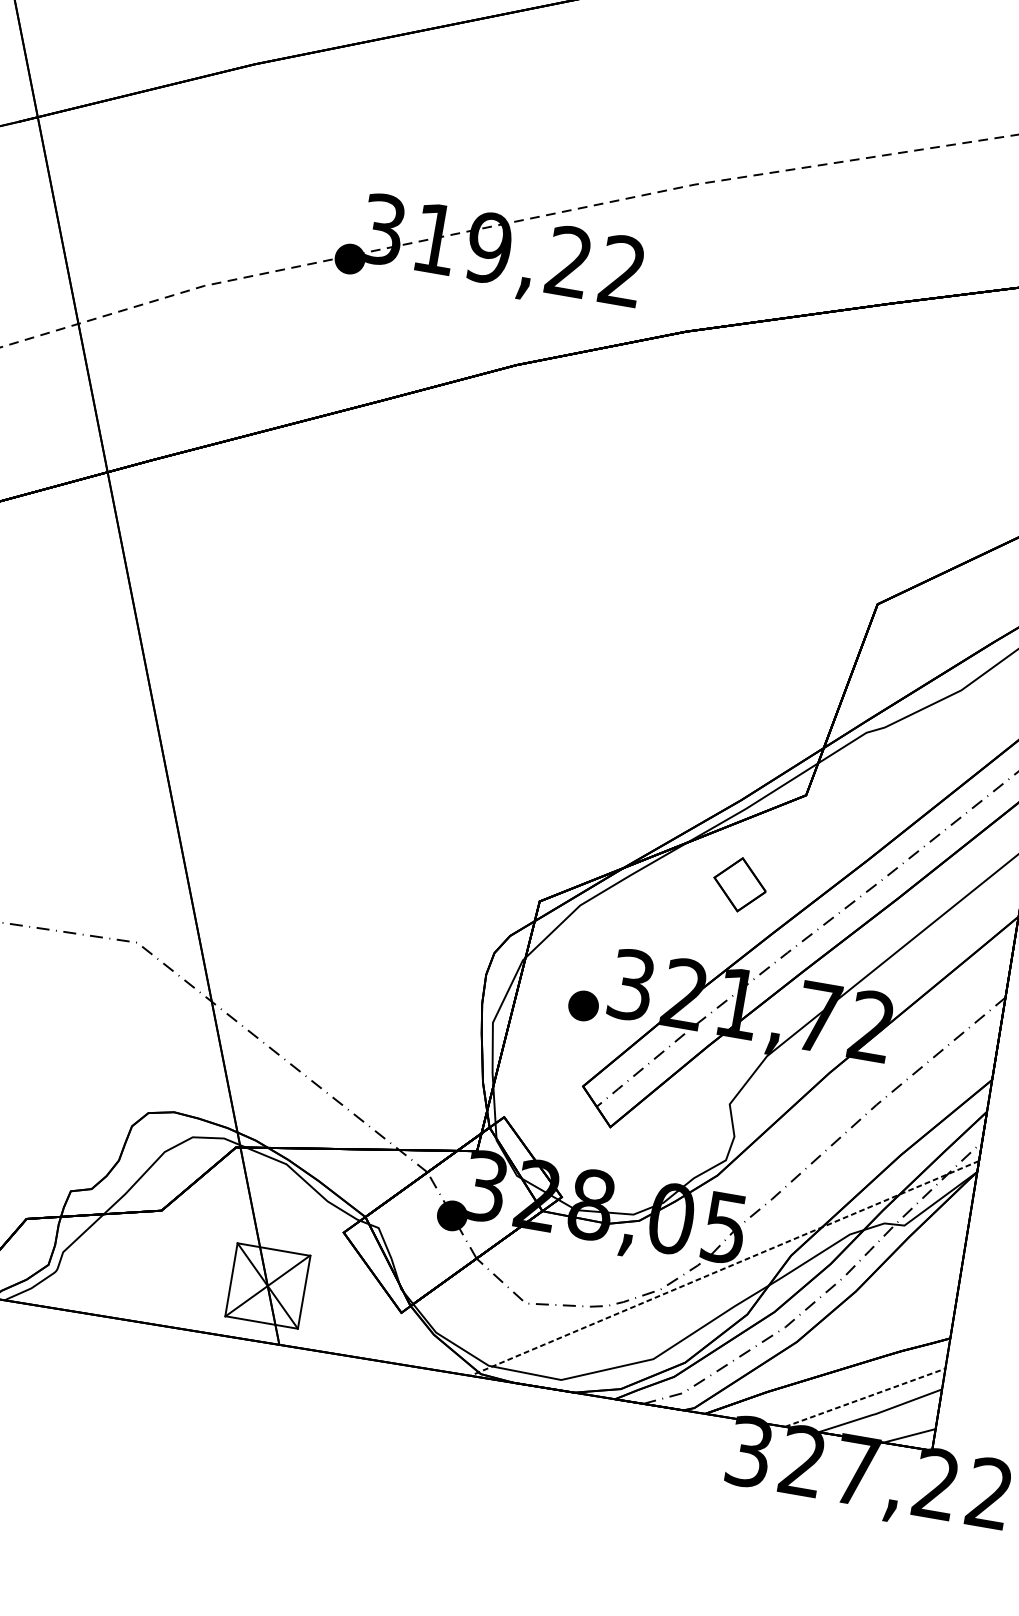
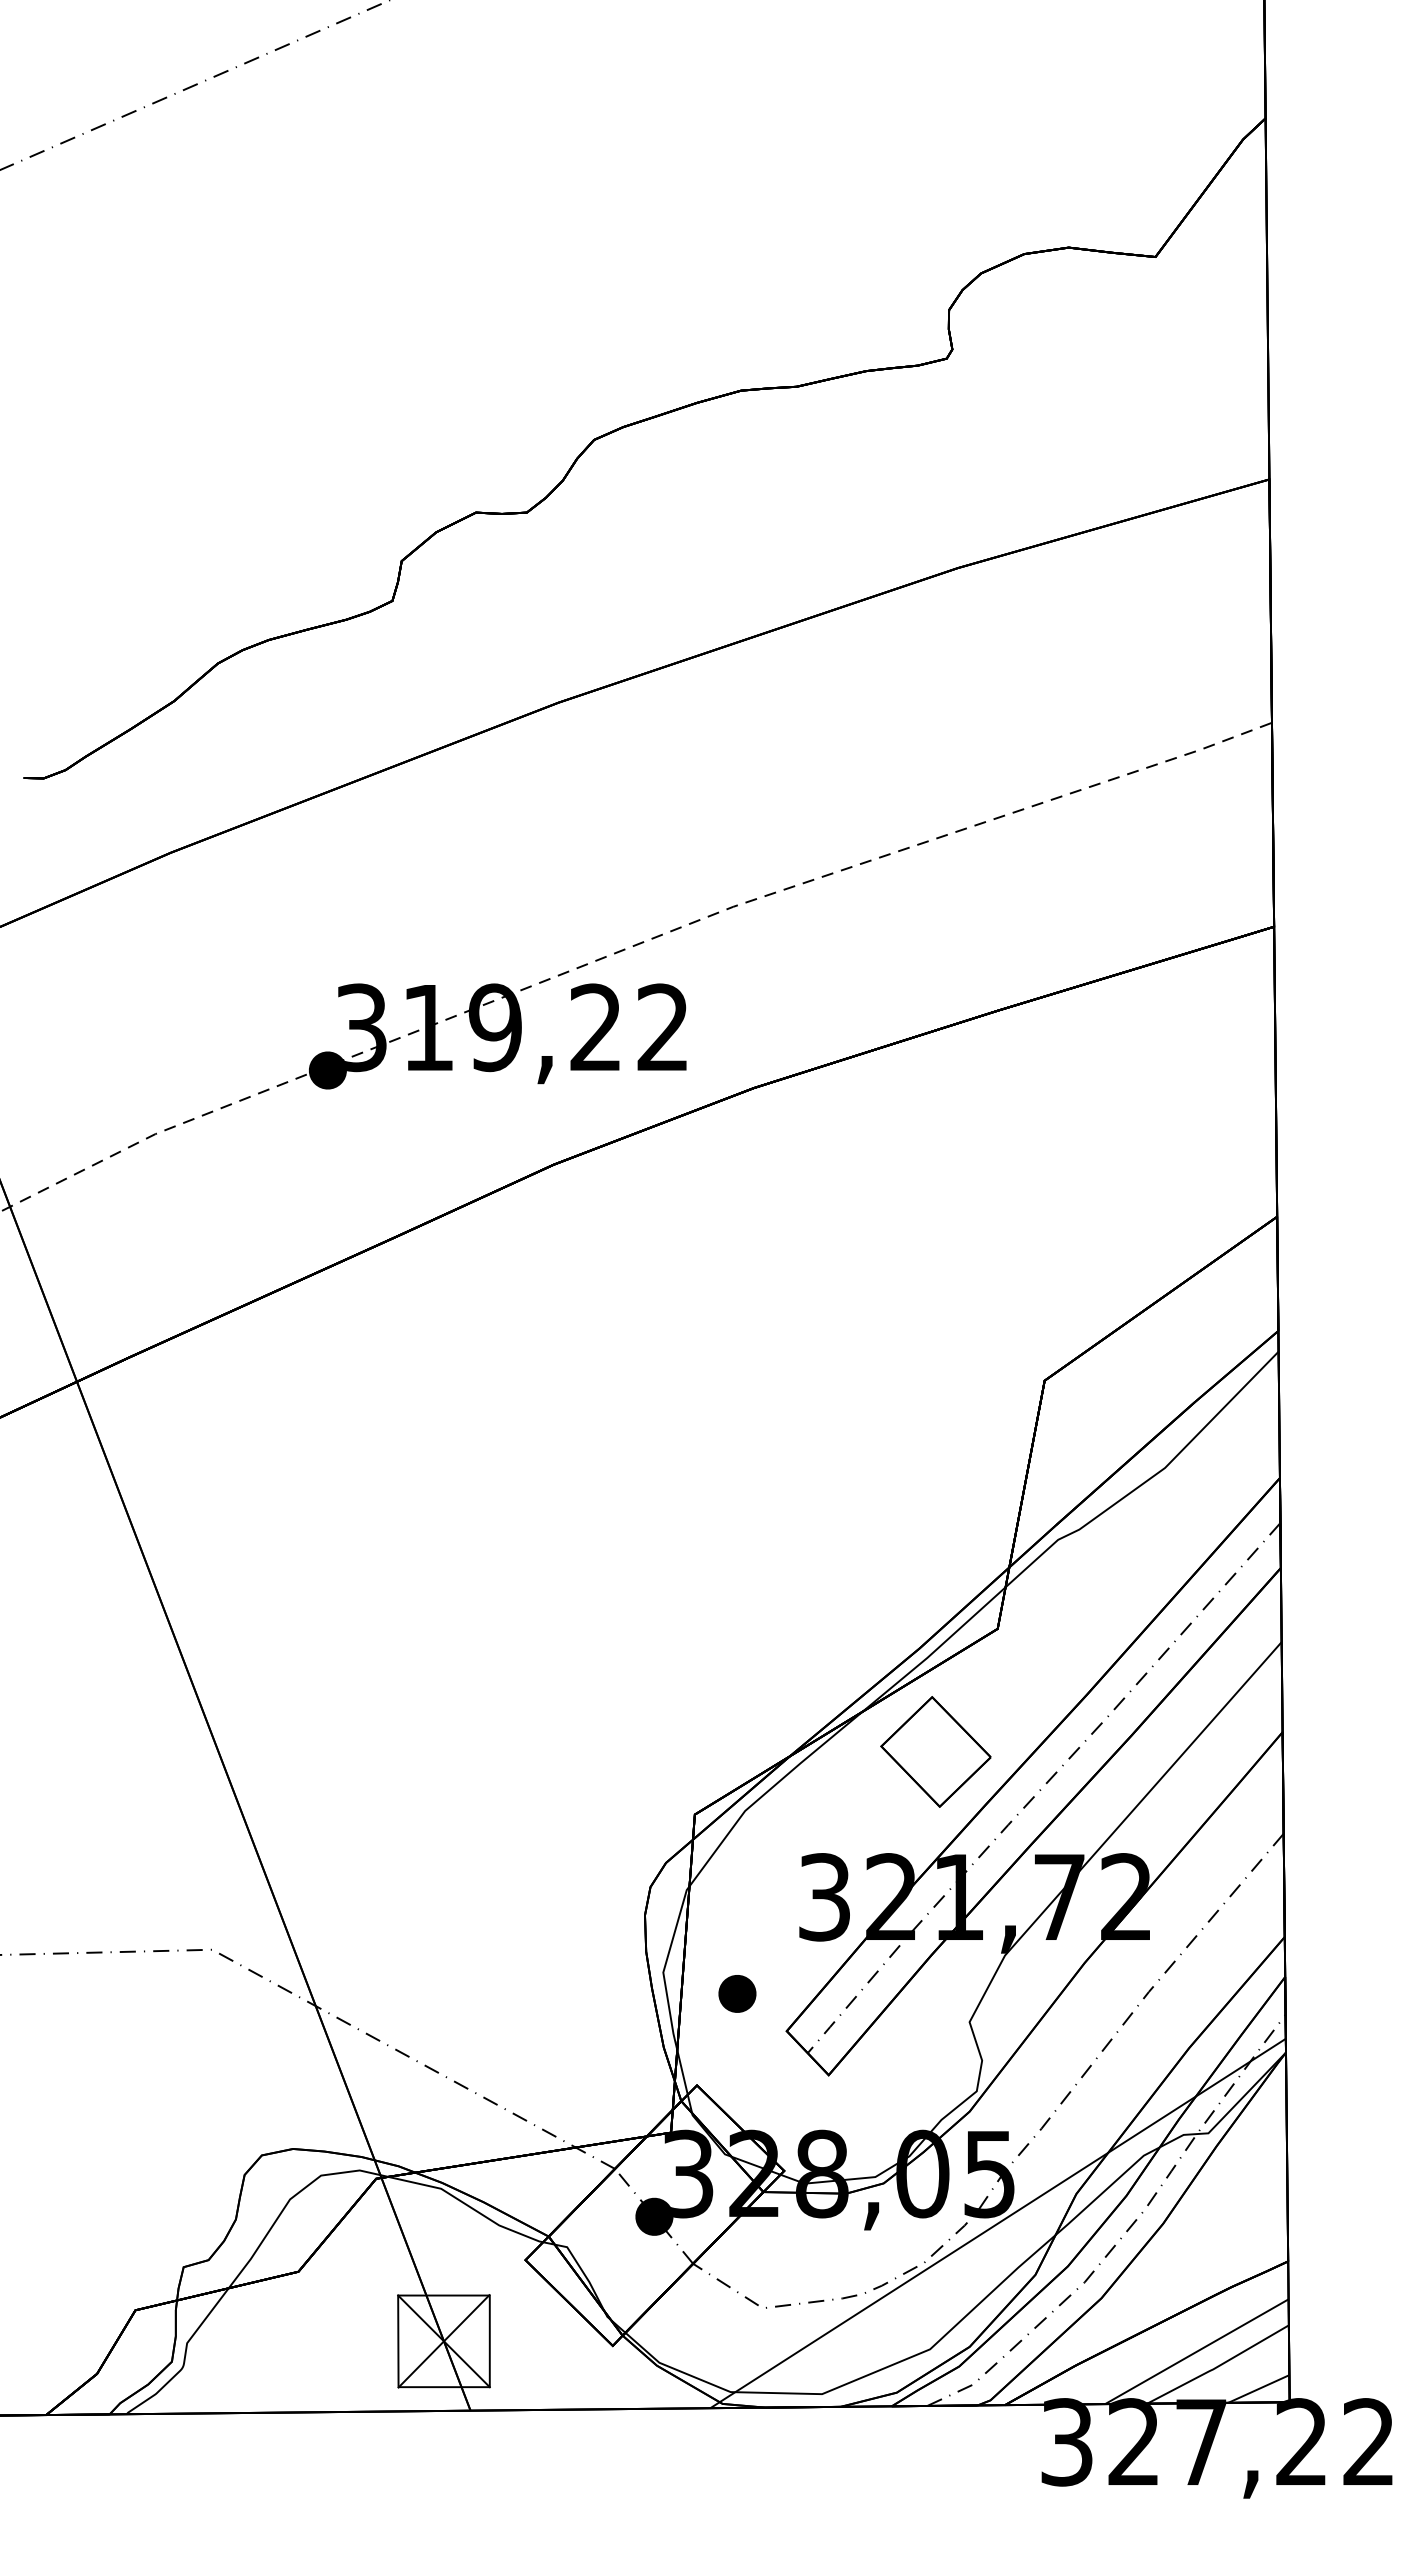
part: (739, 884) -> (935, 1751), size x1.67
part: (583, 1005) -> (737, 1993), moved
line: (725, 1268) -> (998, 2223), dashed -> solid
line: (865, 1397) -> (1196, 2351), dashed -> solid

